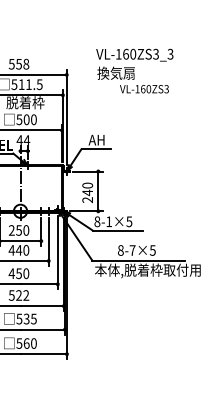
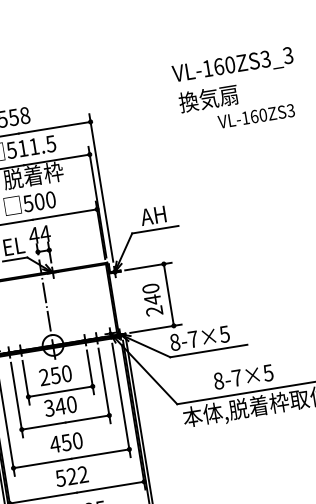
text: (134, 70) -> (236, 89), moved
text: (109, 221) -> (193, 338), 8-1×5 -> 8-7×5
text: (11, 250) -> (48, 408), 440 -> 340

